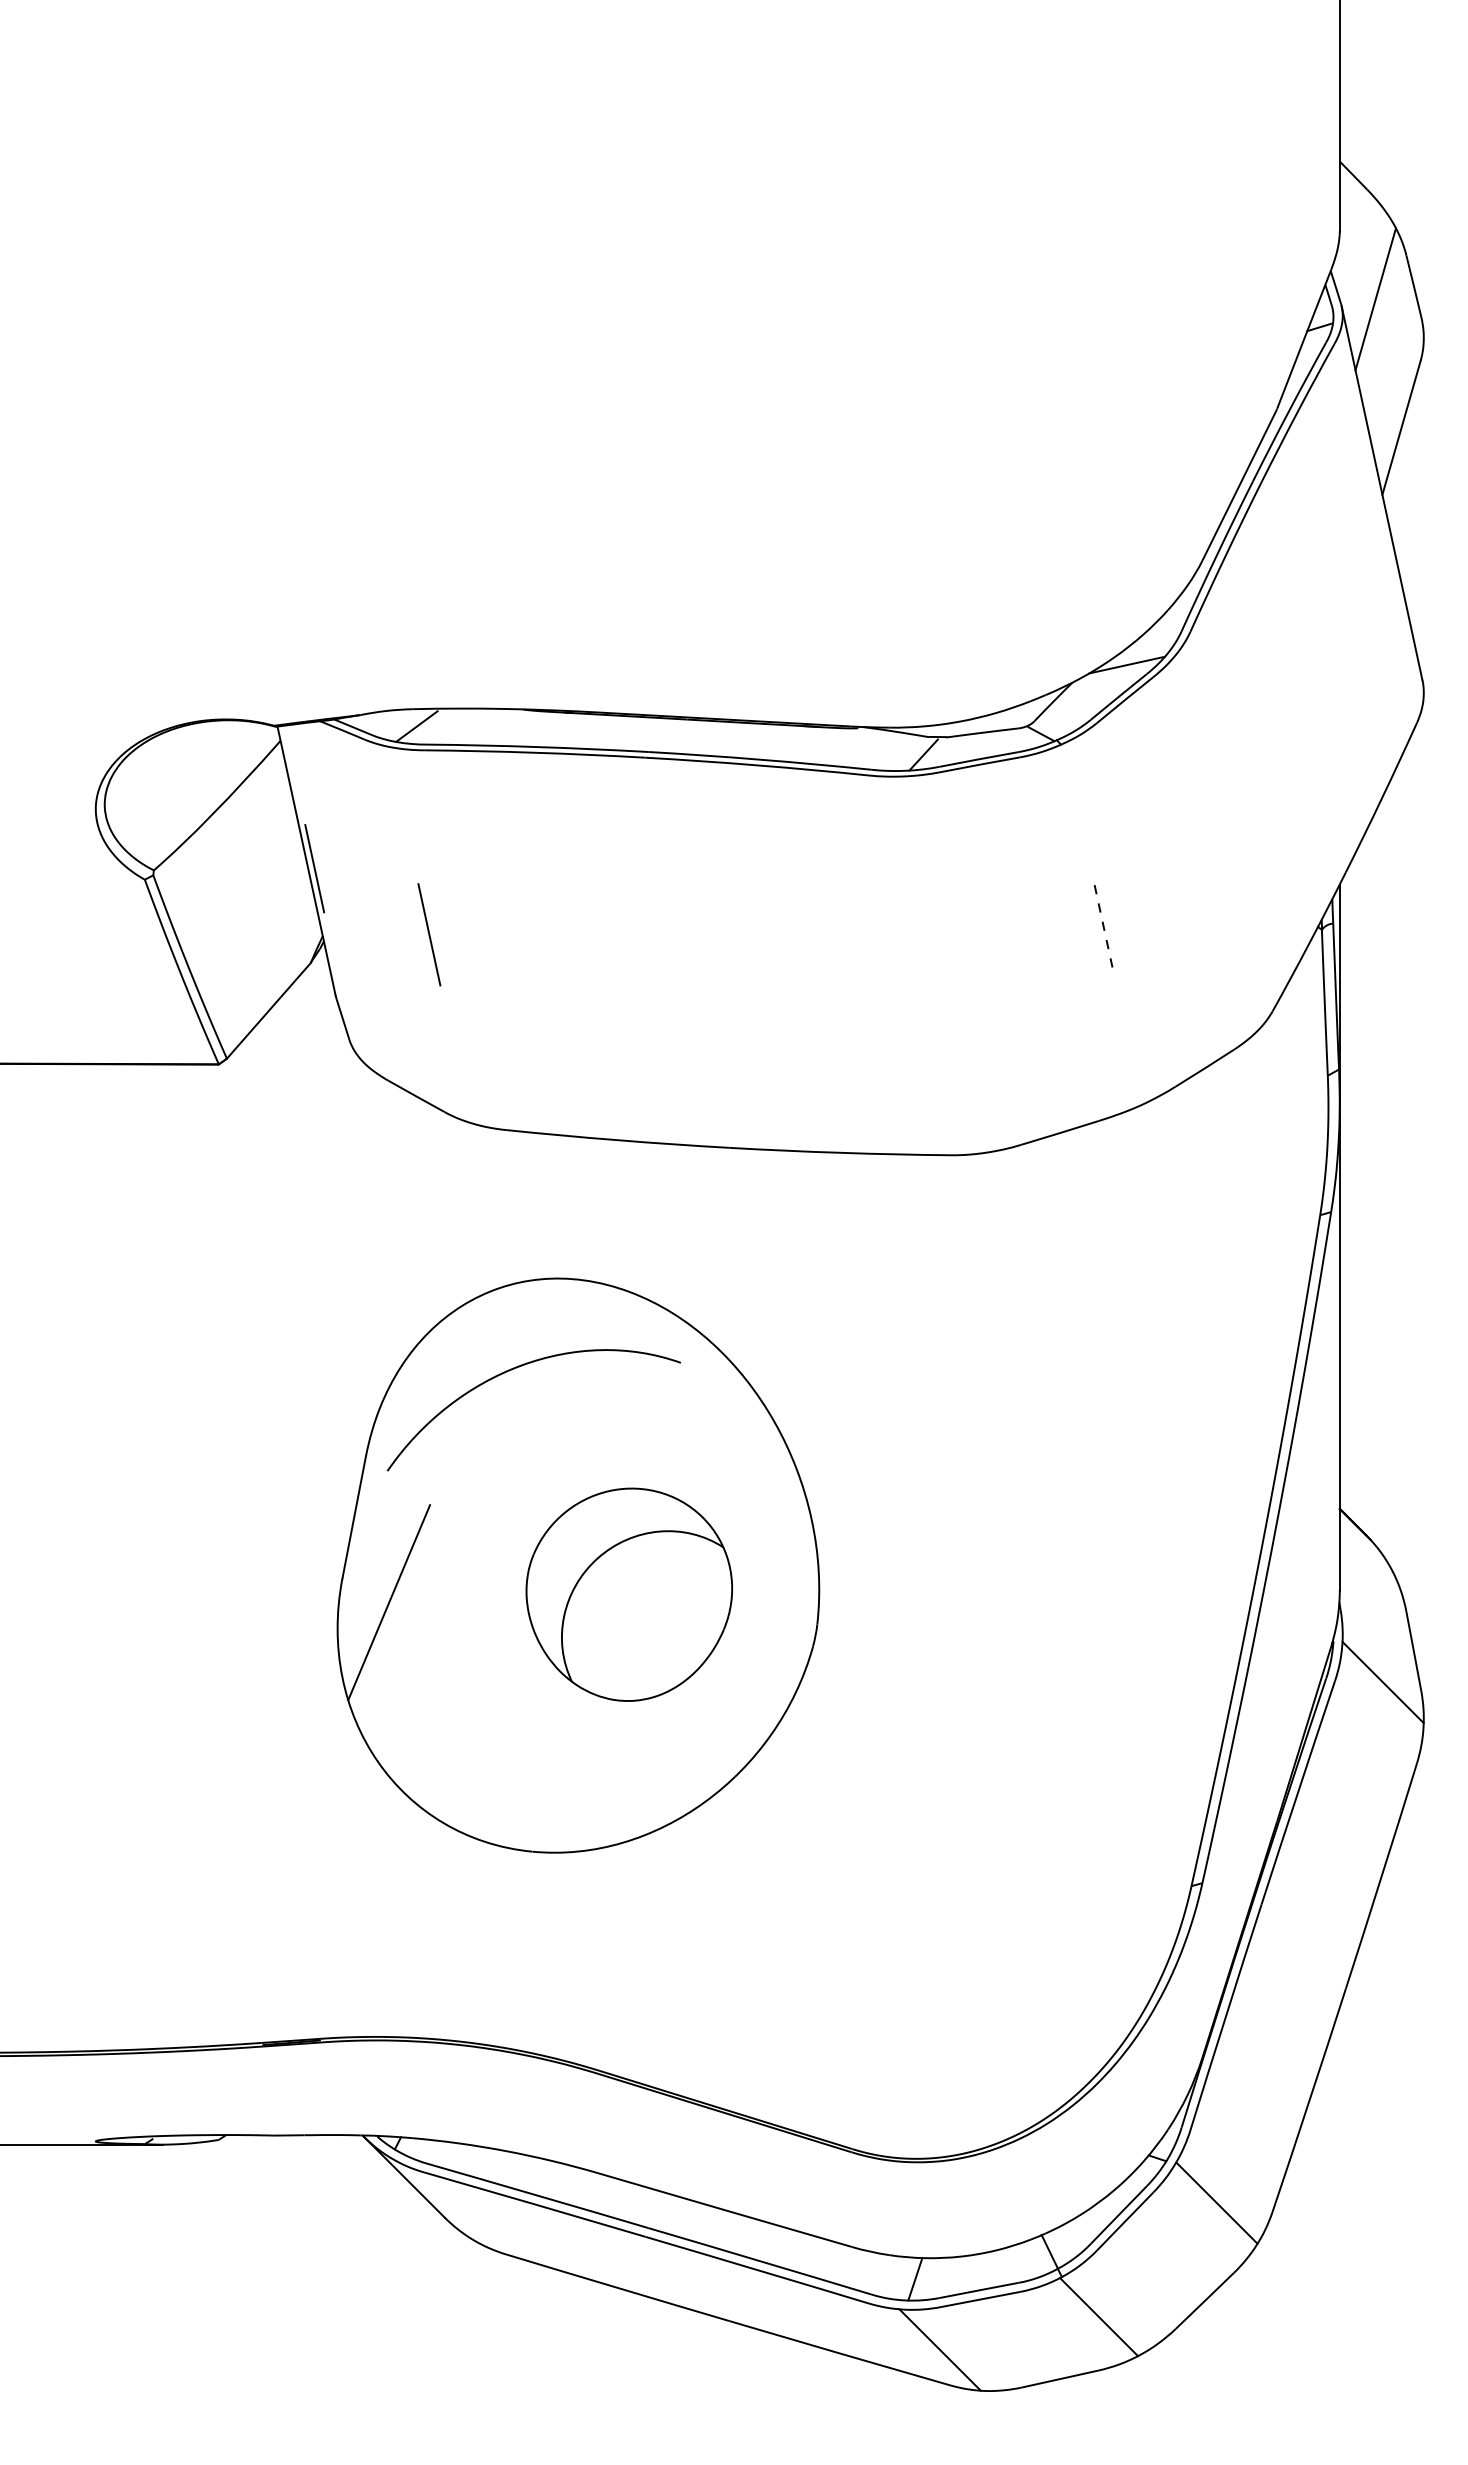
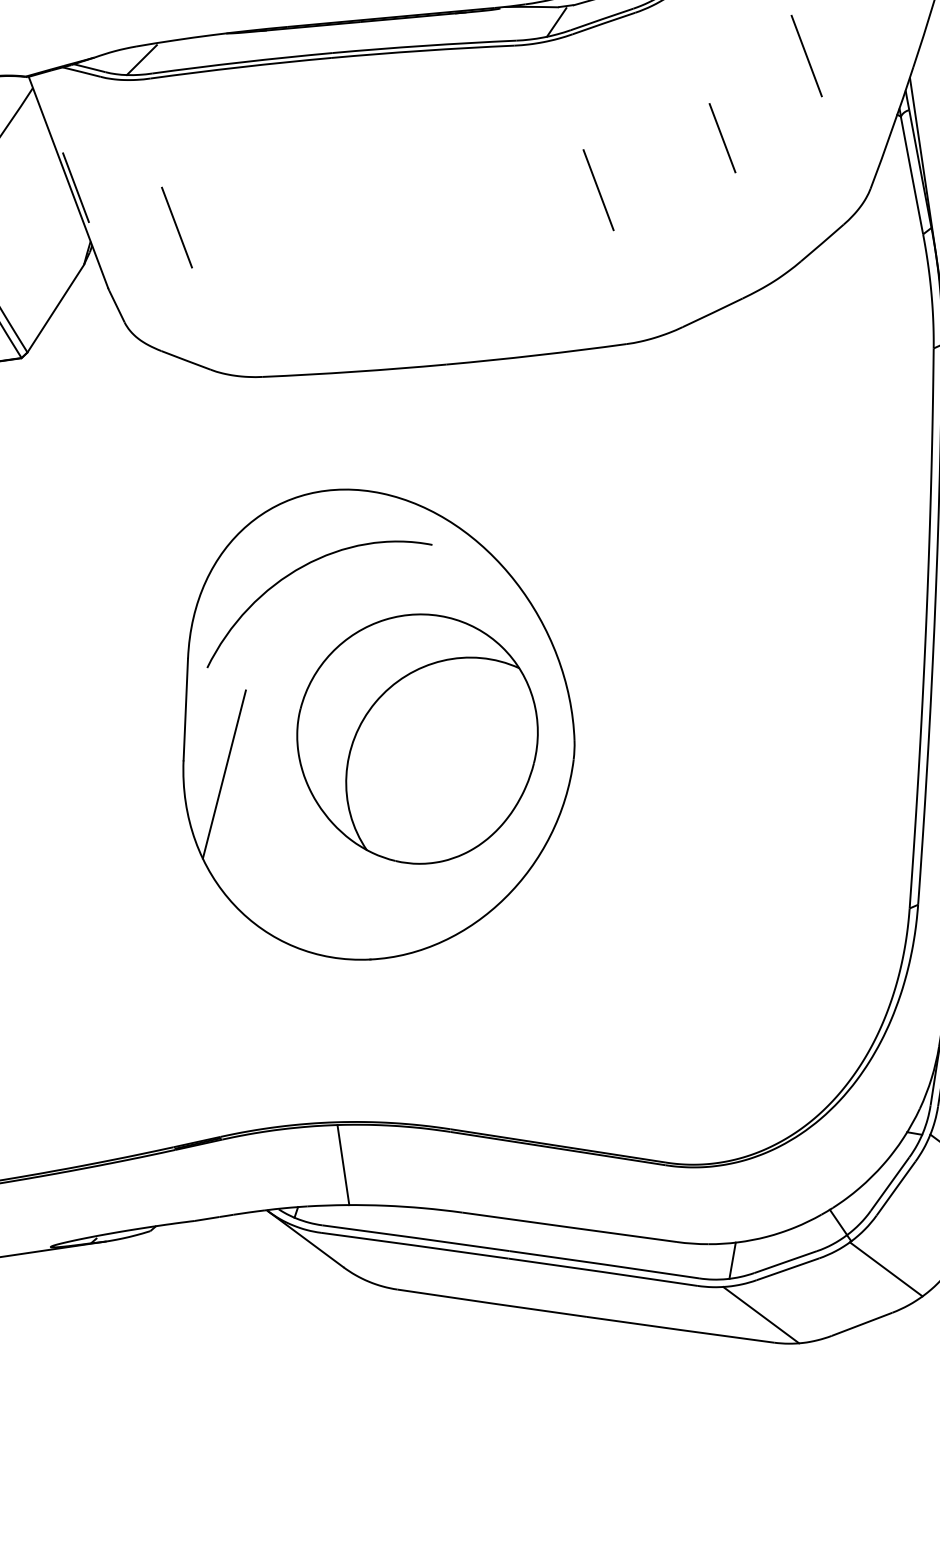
line: (1219, 839) -> (806, 55), added
line: (1102, 923) -> (722, 137), dashed -> solid
line: (944, 964) -> (598, 190), added
part: (629, 1594) -> (418, 739), size x1.43
line: (463, 2094) -> (343, 1164), added

